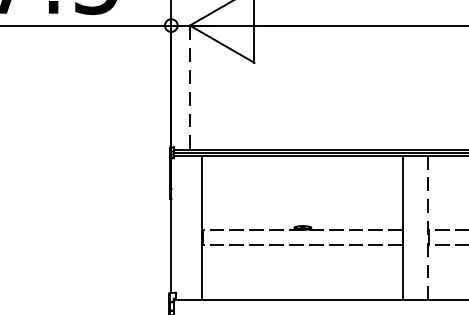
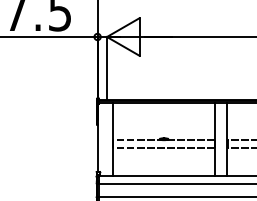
line: (190, 85) -> (107, 67), dashed -> solid
line: (428, 228) -> (227, 139), dashed -> solid

